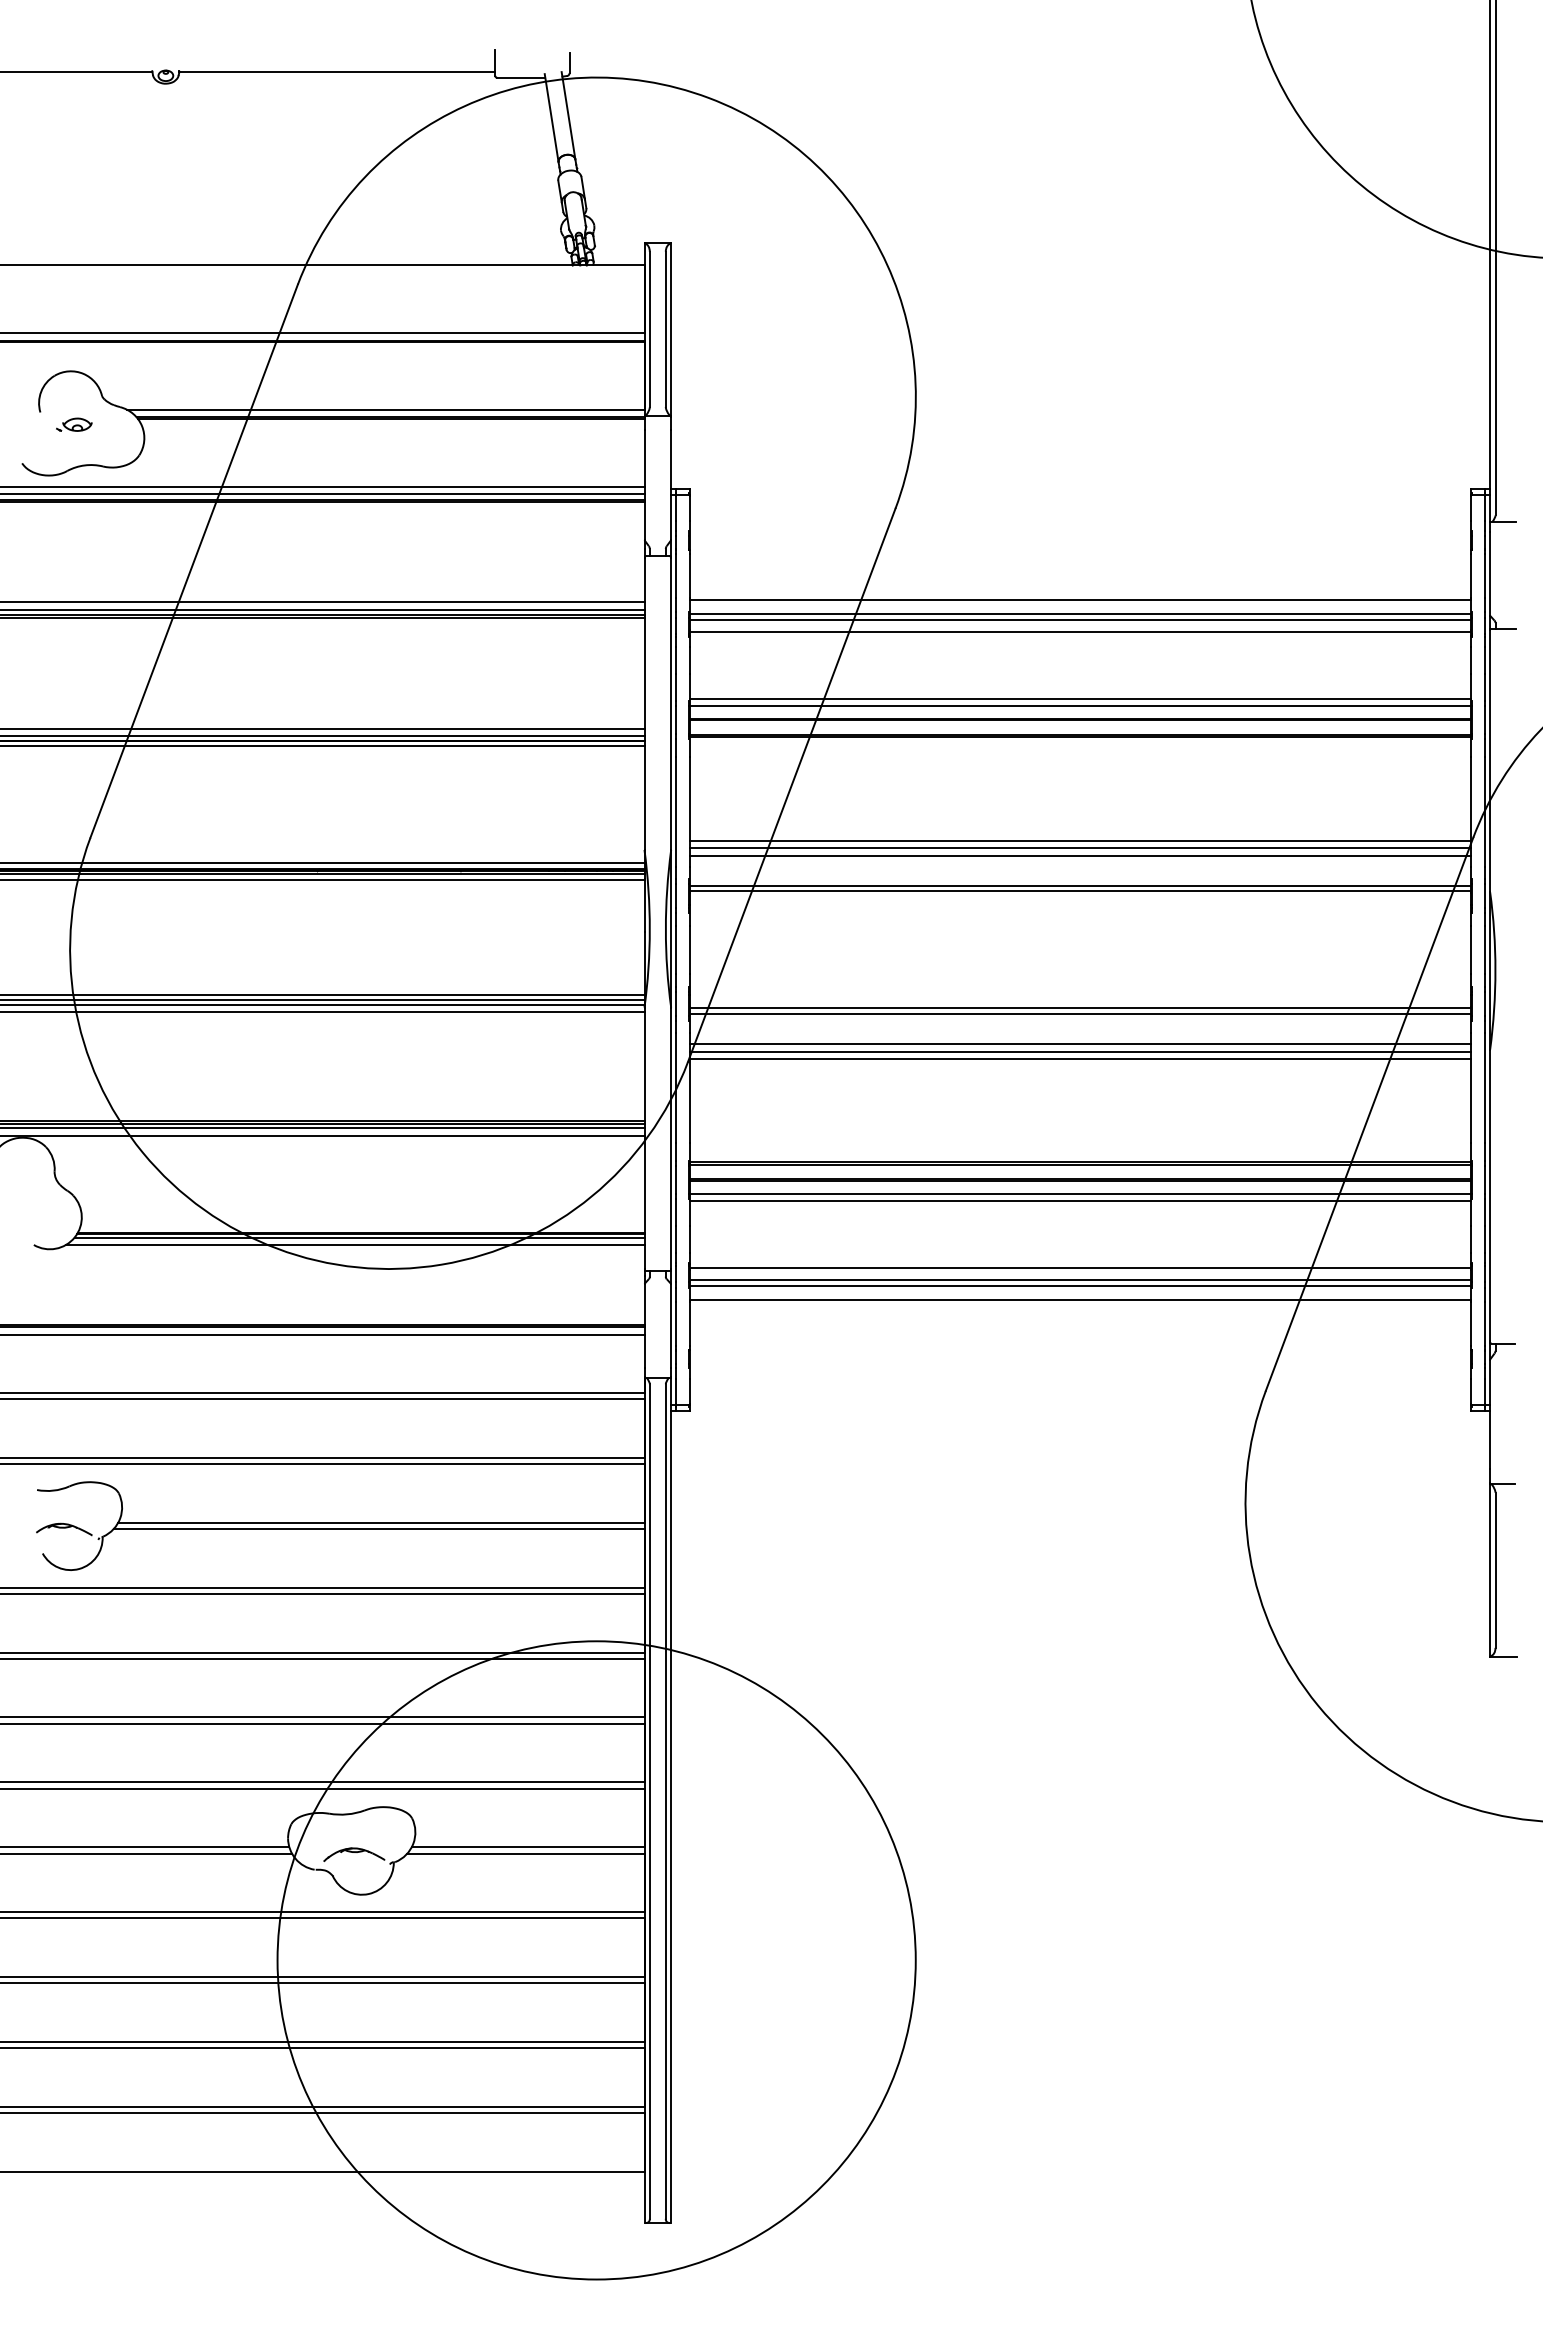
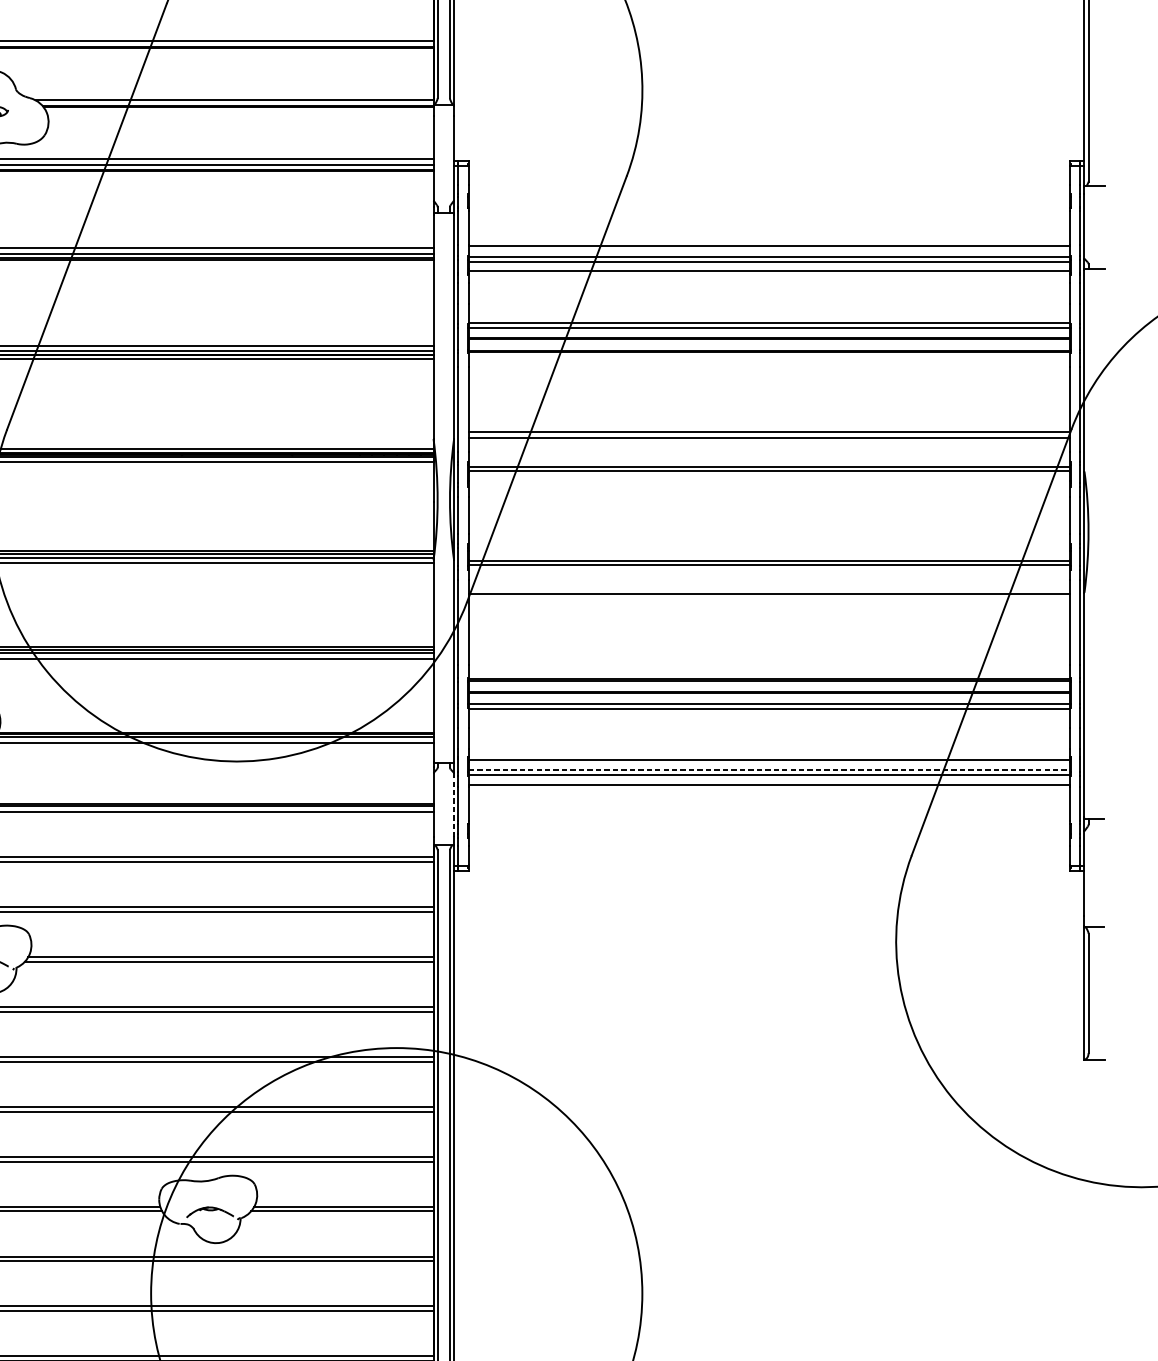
line: (1080, 855) -> (769, 443), removed
line: (1080, 1044) -> (769, 588), removed
line: (1080, 1058) -> (769, 599), removed
line: (1081, 1280) -> (769, 770), solid -> dashed
line: (671, 1325) -> (454, 805), solid -> dashed

